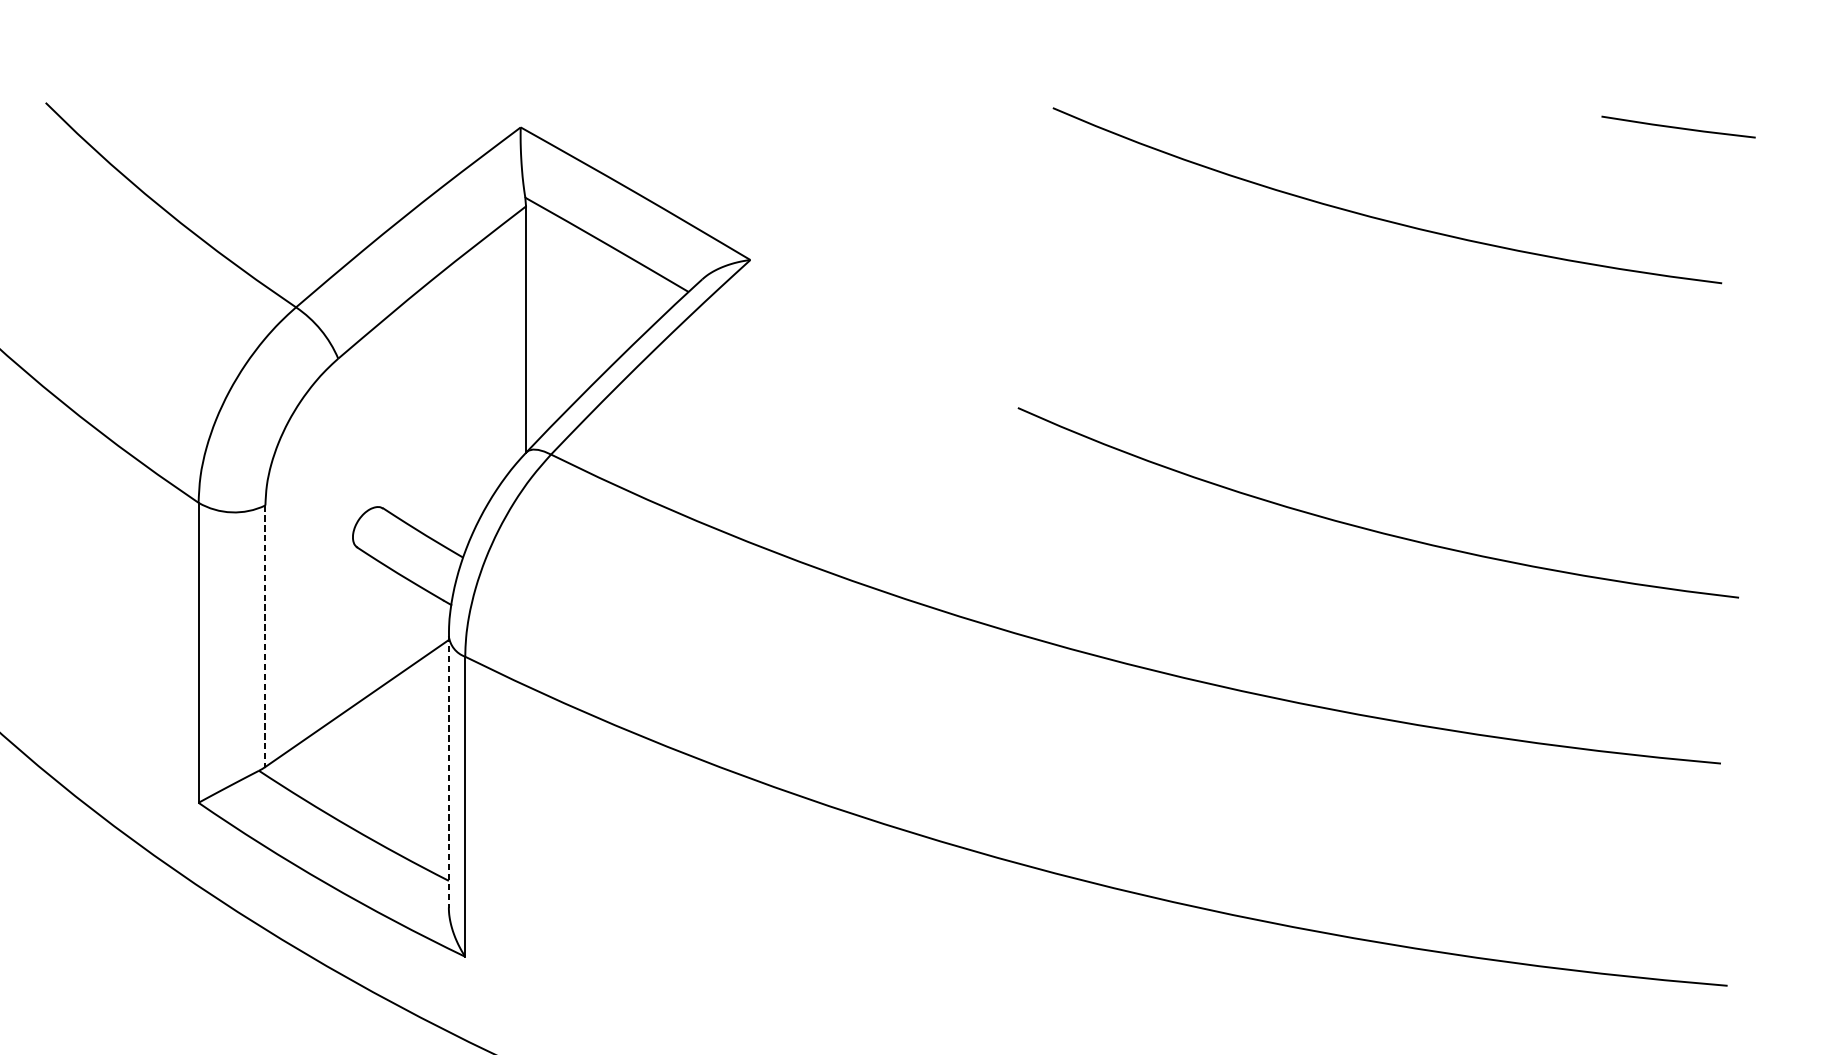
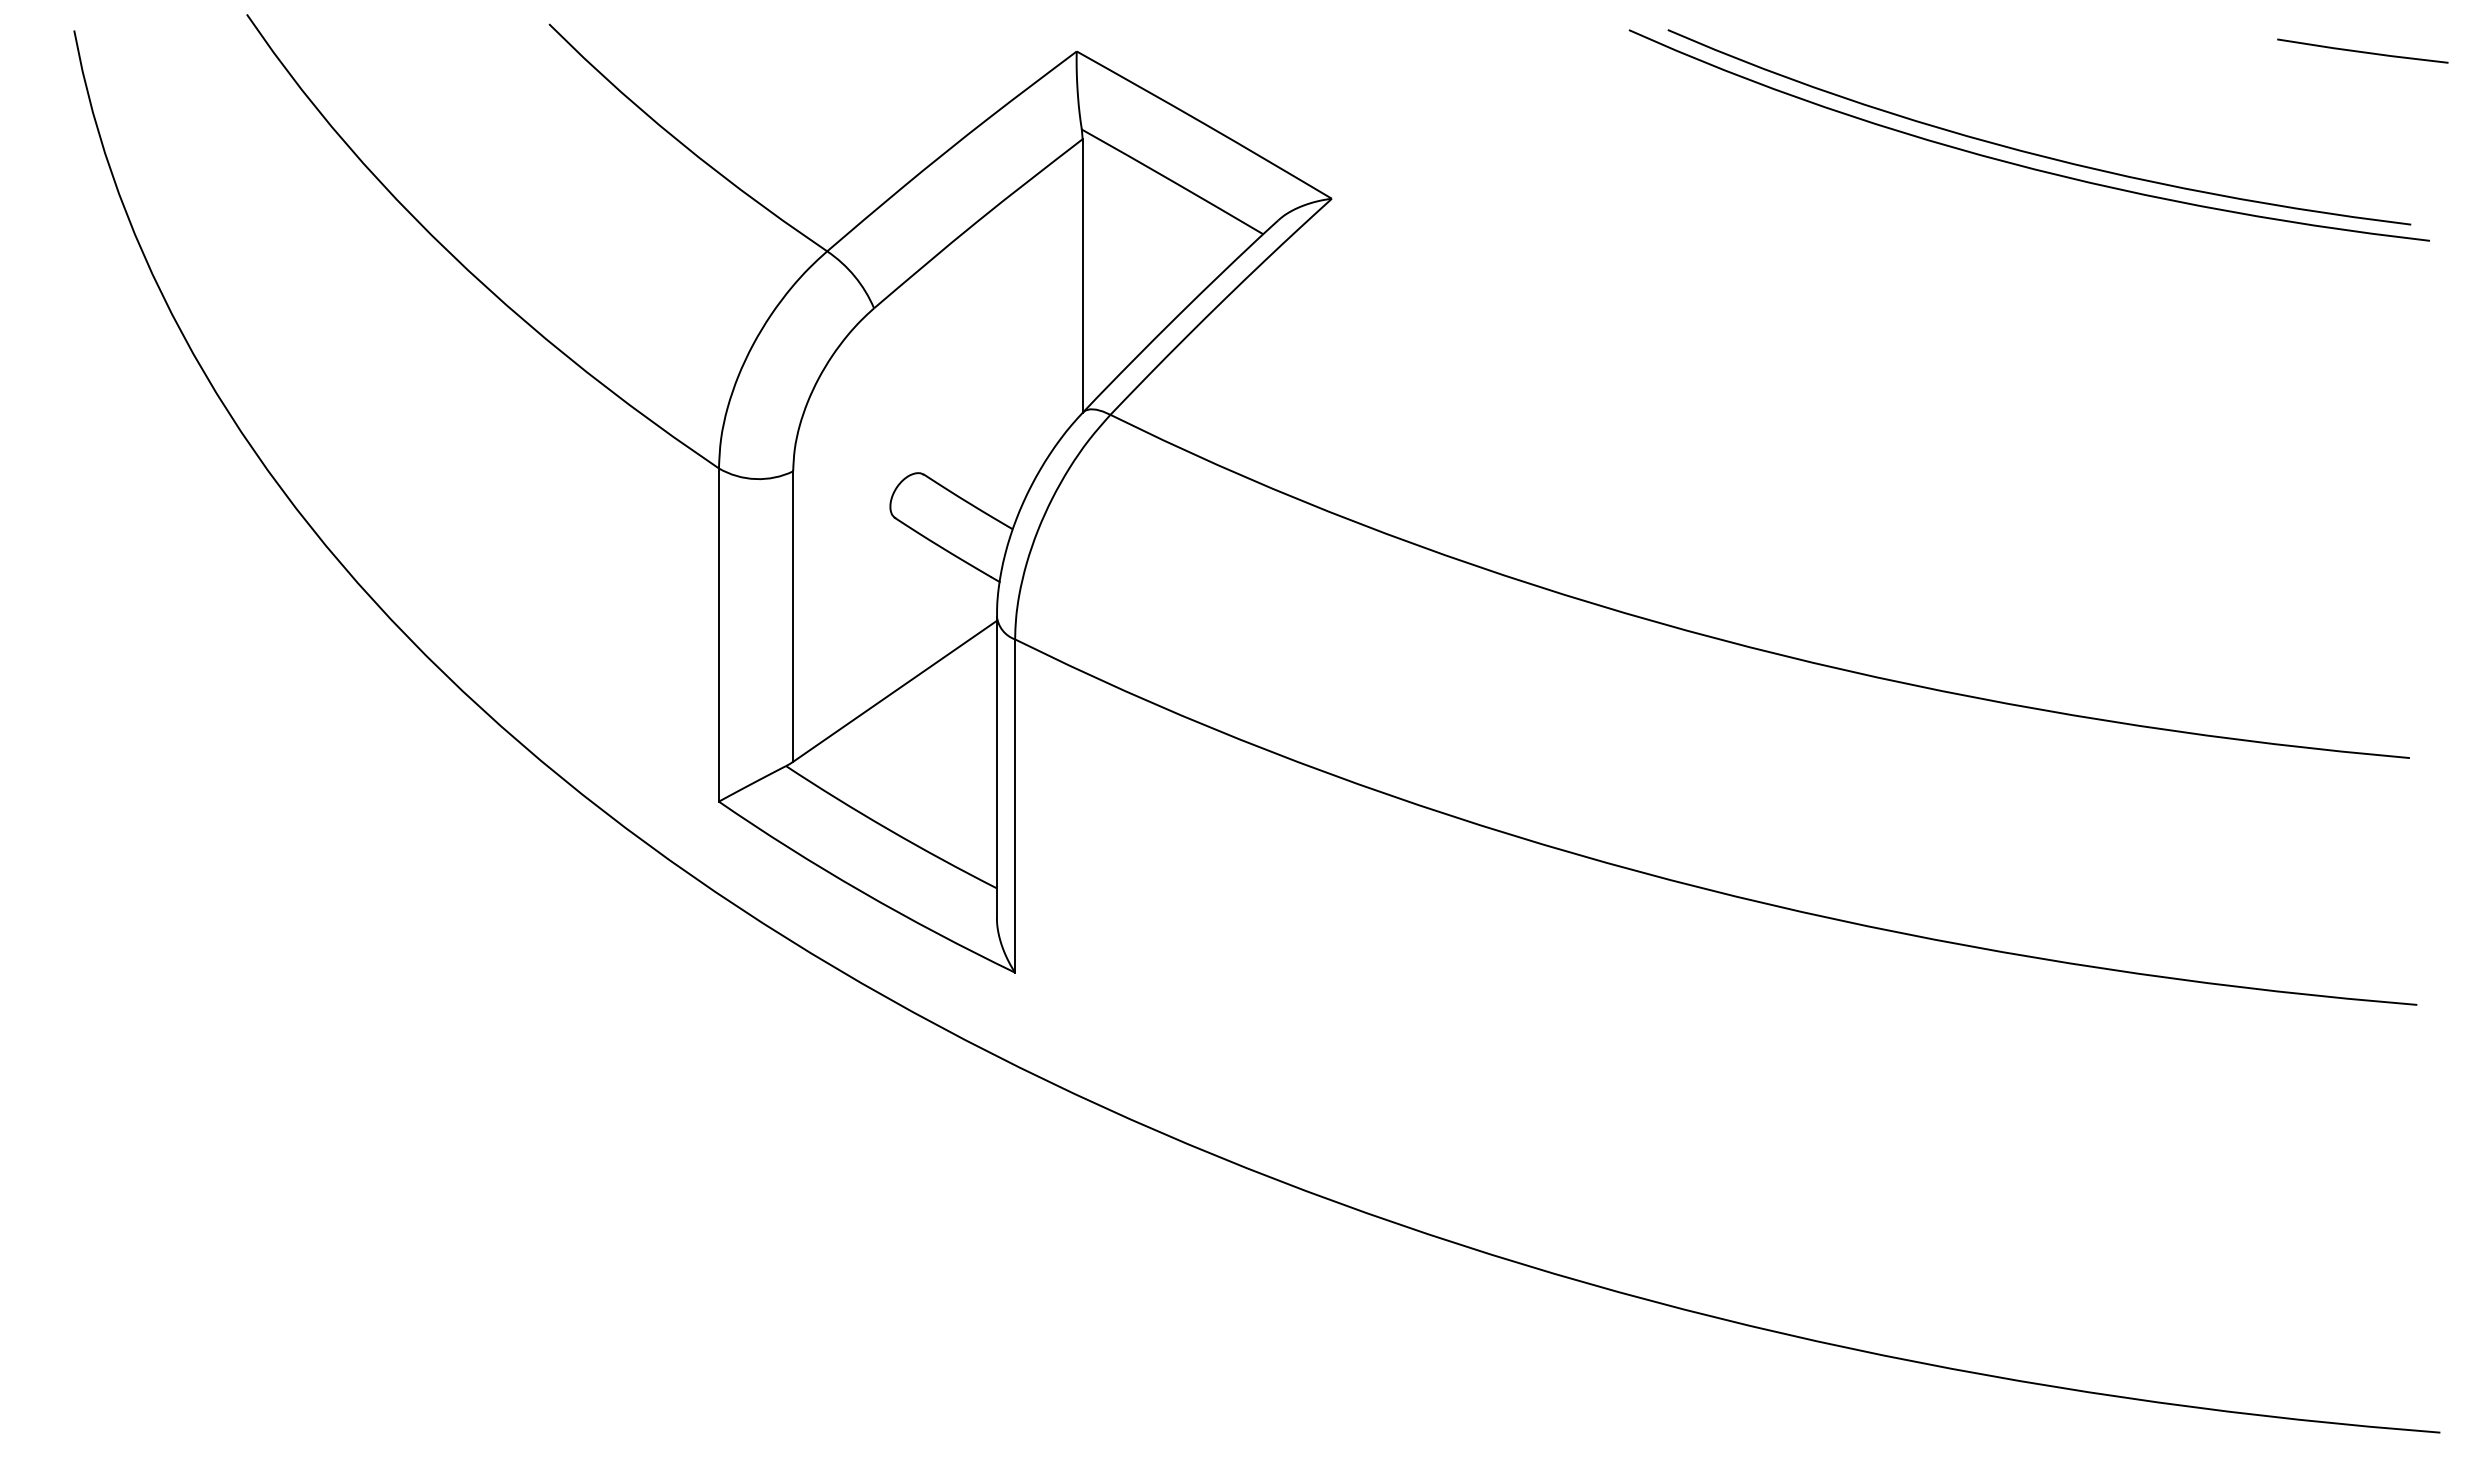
curve: (1370, 528) -> (2020, 164), moved
line: (265, 637) -> (793, 617), dashed -> solid
line: (448, 772) -> (996, 767), dashed -> solid

